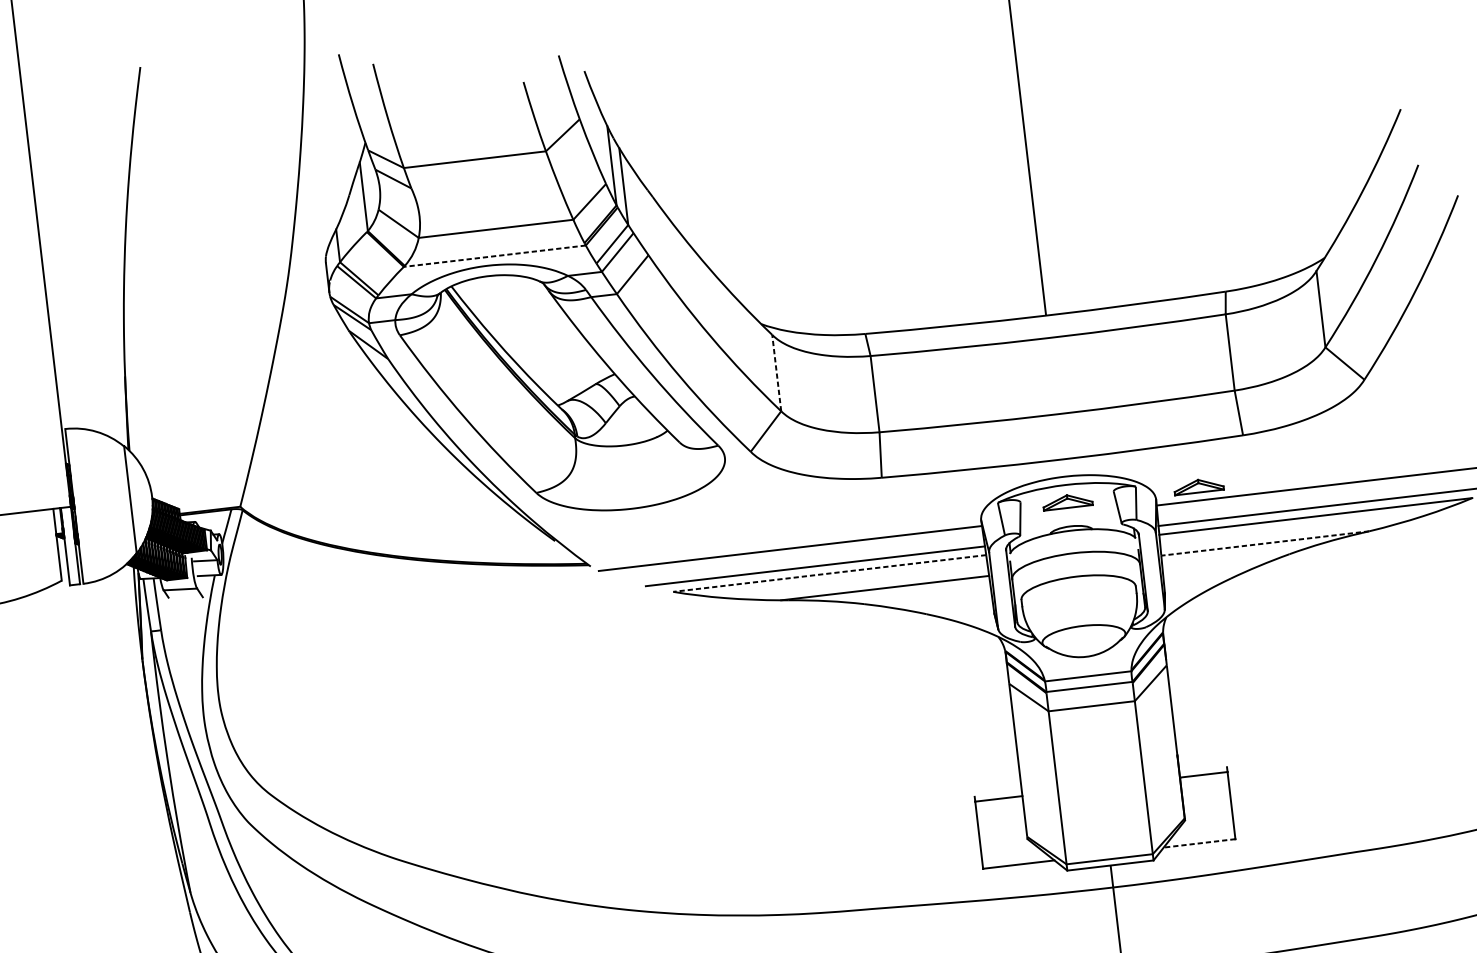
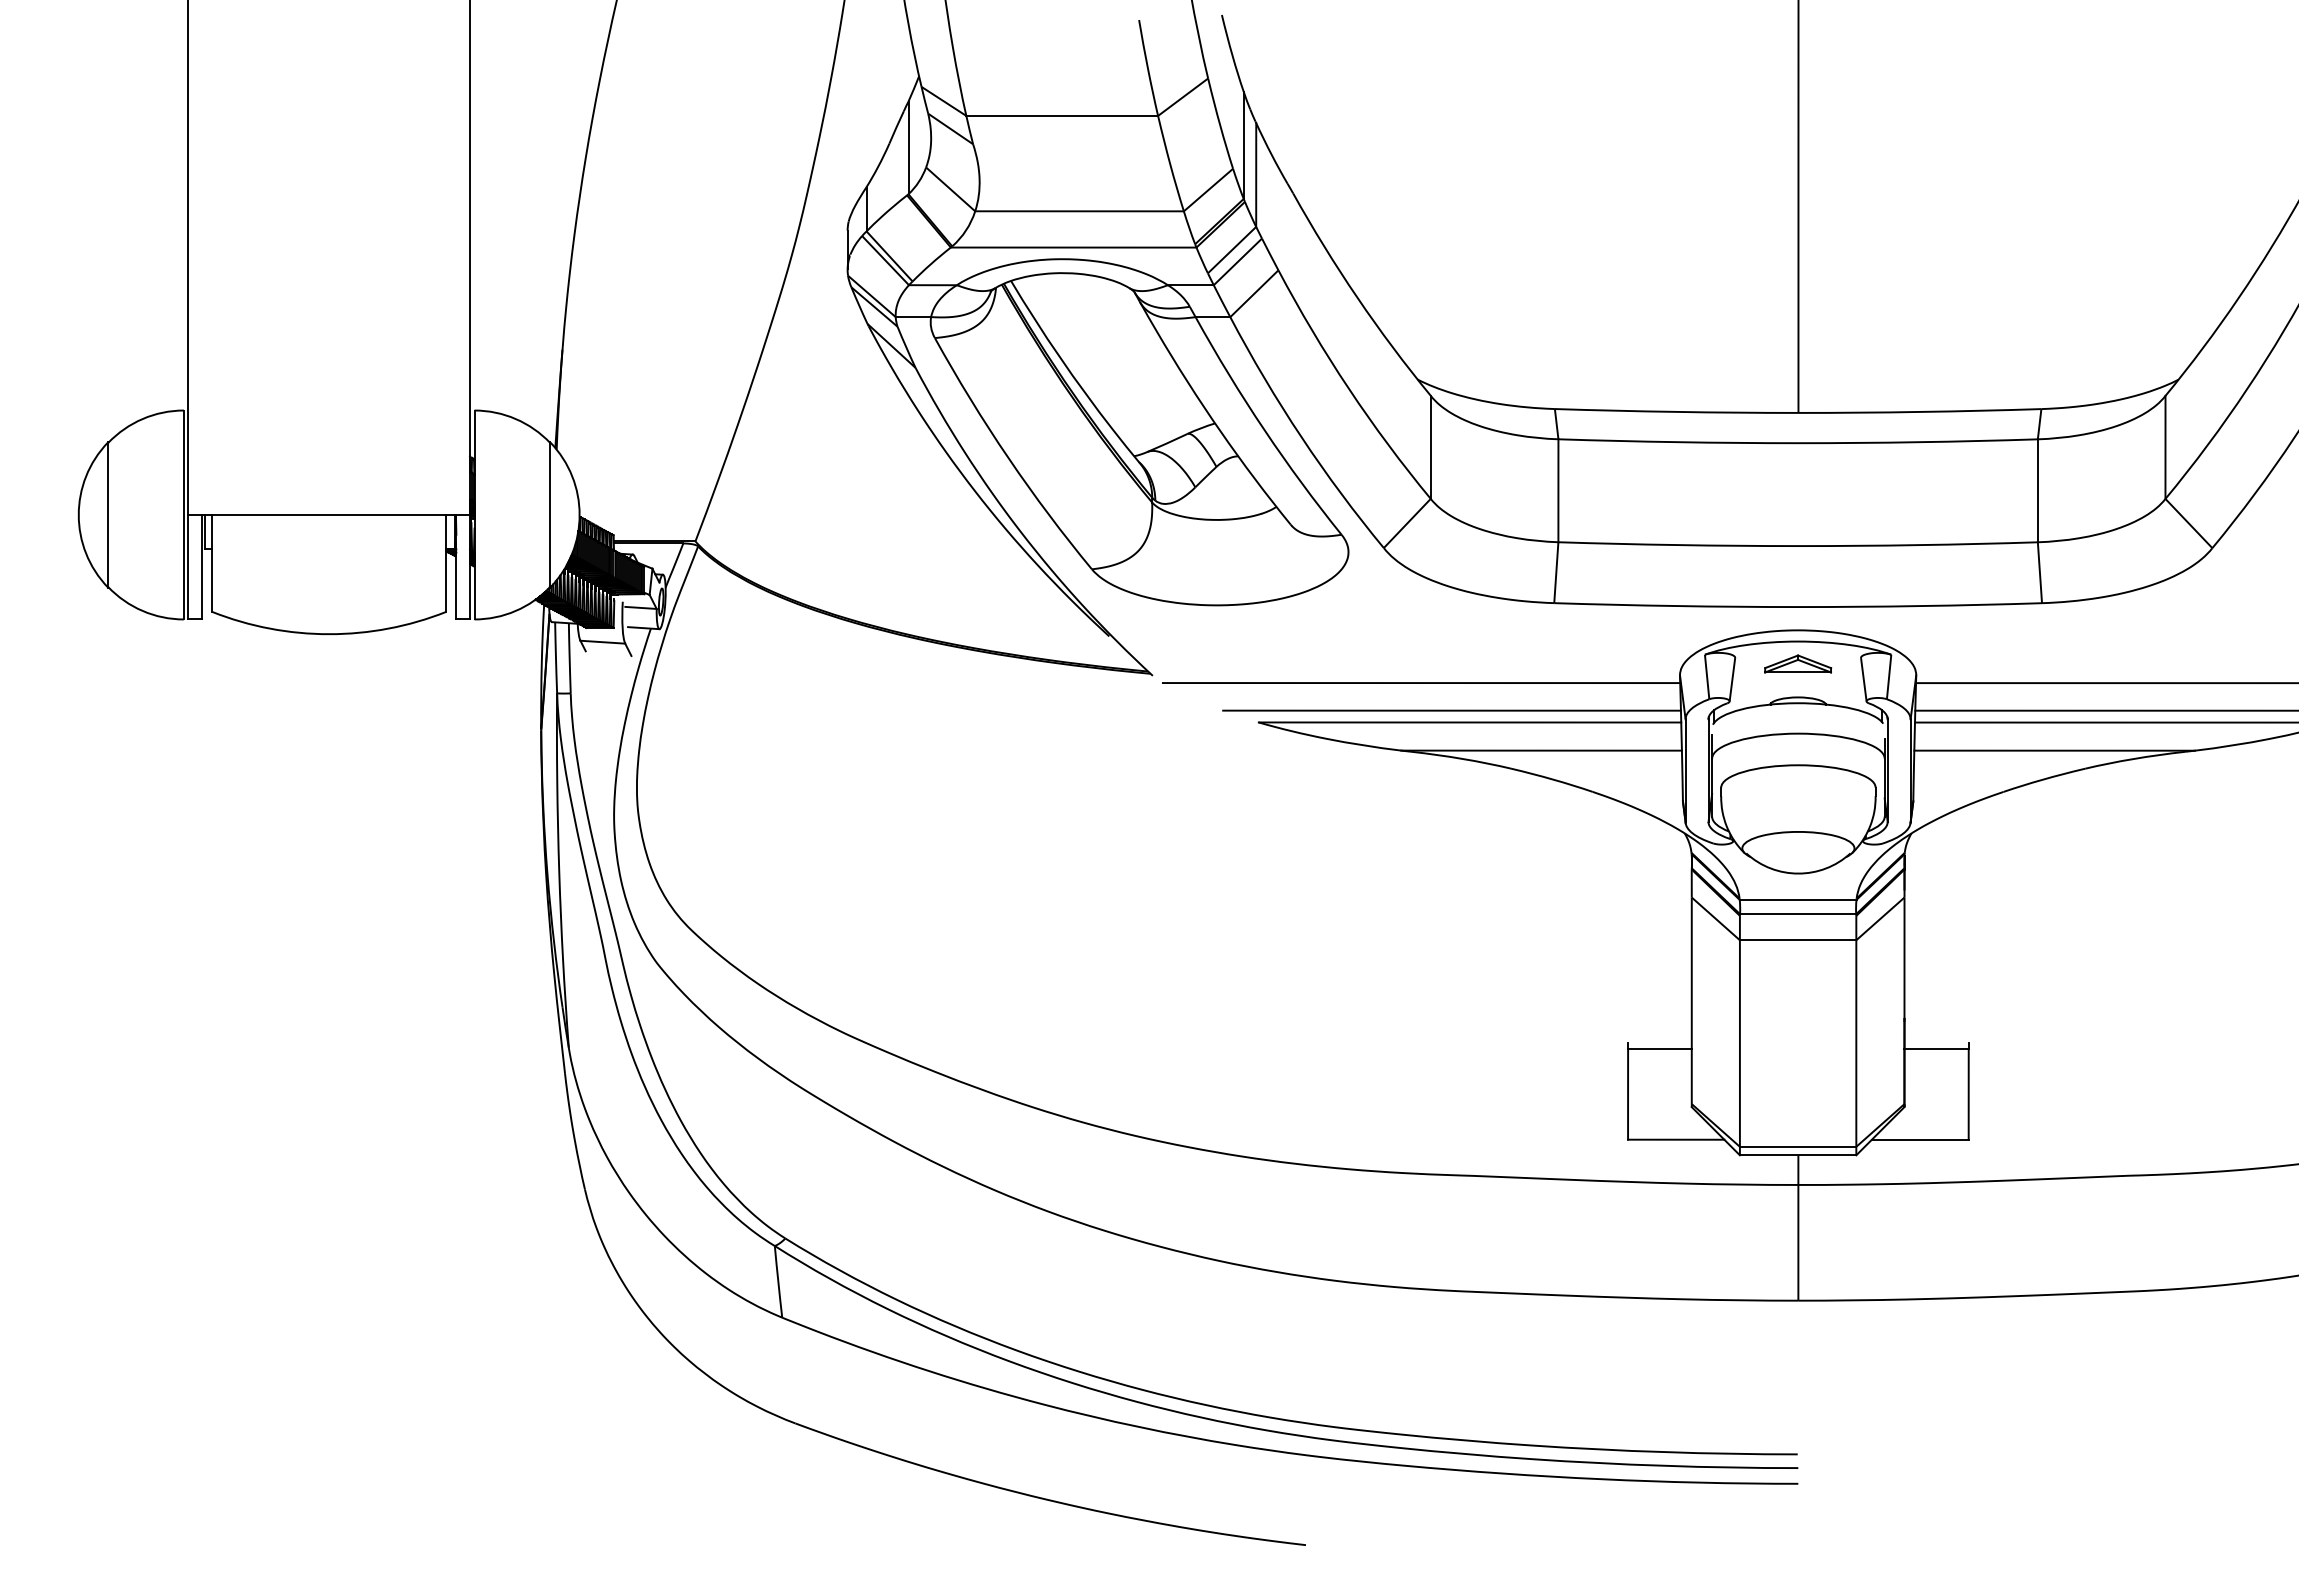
line: (494, 256) -> (1073, 247), dashed -> solid
line: (776, 373) -> (1430, 447), dashed -> solid
part: (1199, 485) -> (1975, 663), removed
line: (1265, 543) -> (2054, 750), dashed -> solid
line: (829, 573) -> (1469, 722), dashed -> solid
line: (1198, 843) -> (1919, 1139), dashed -> solid

